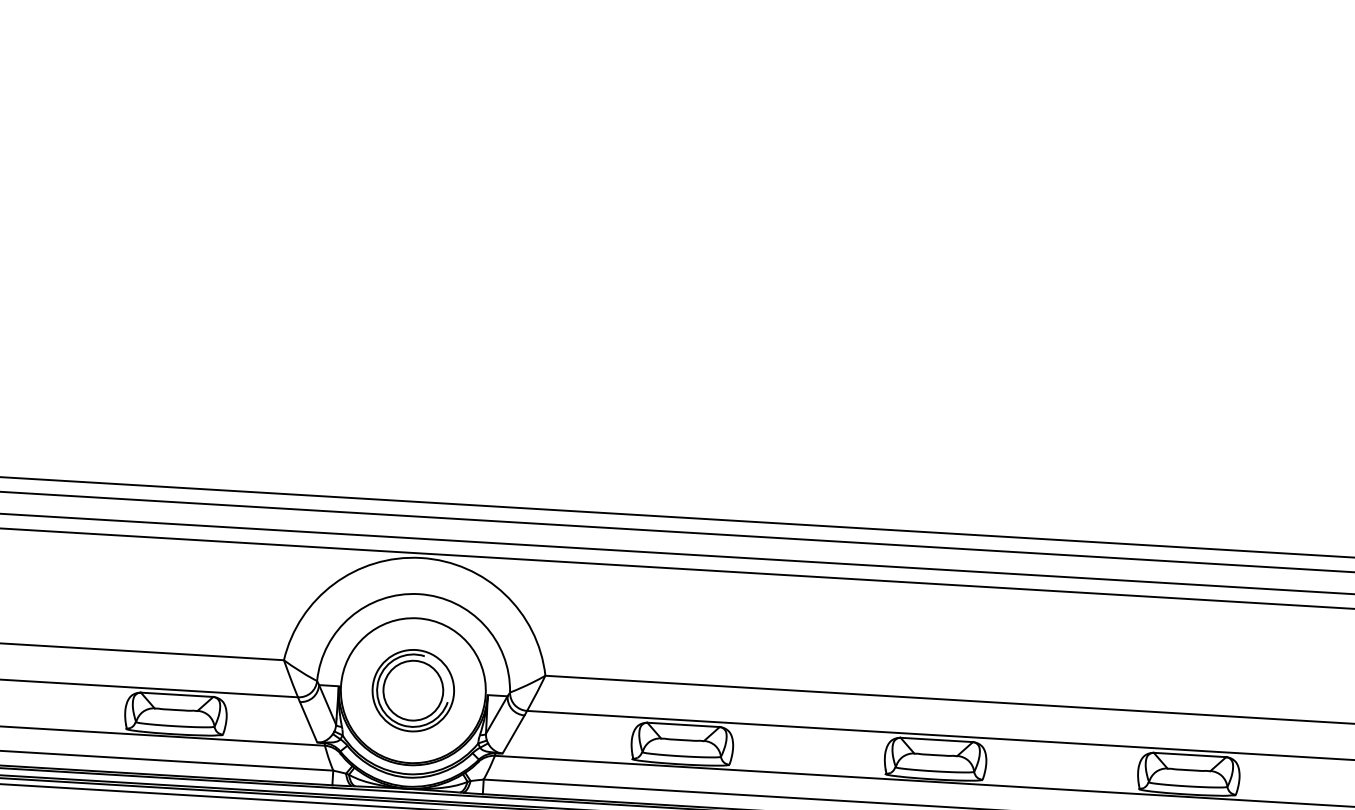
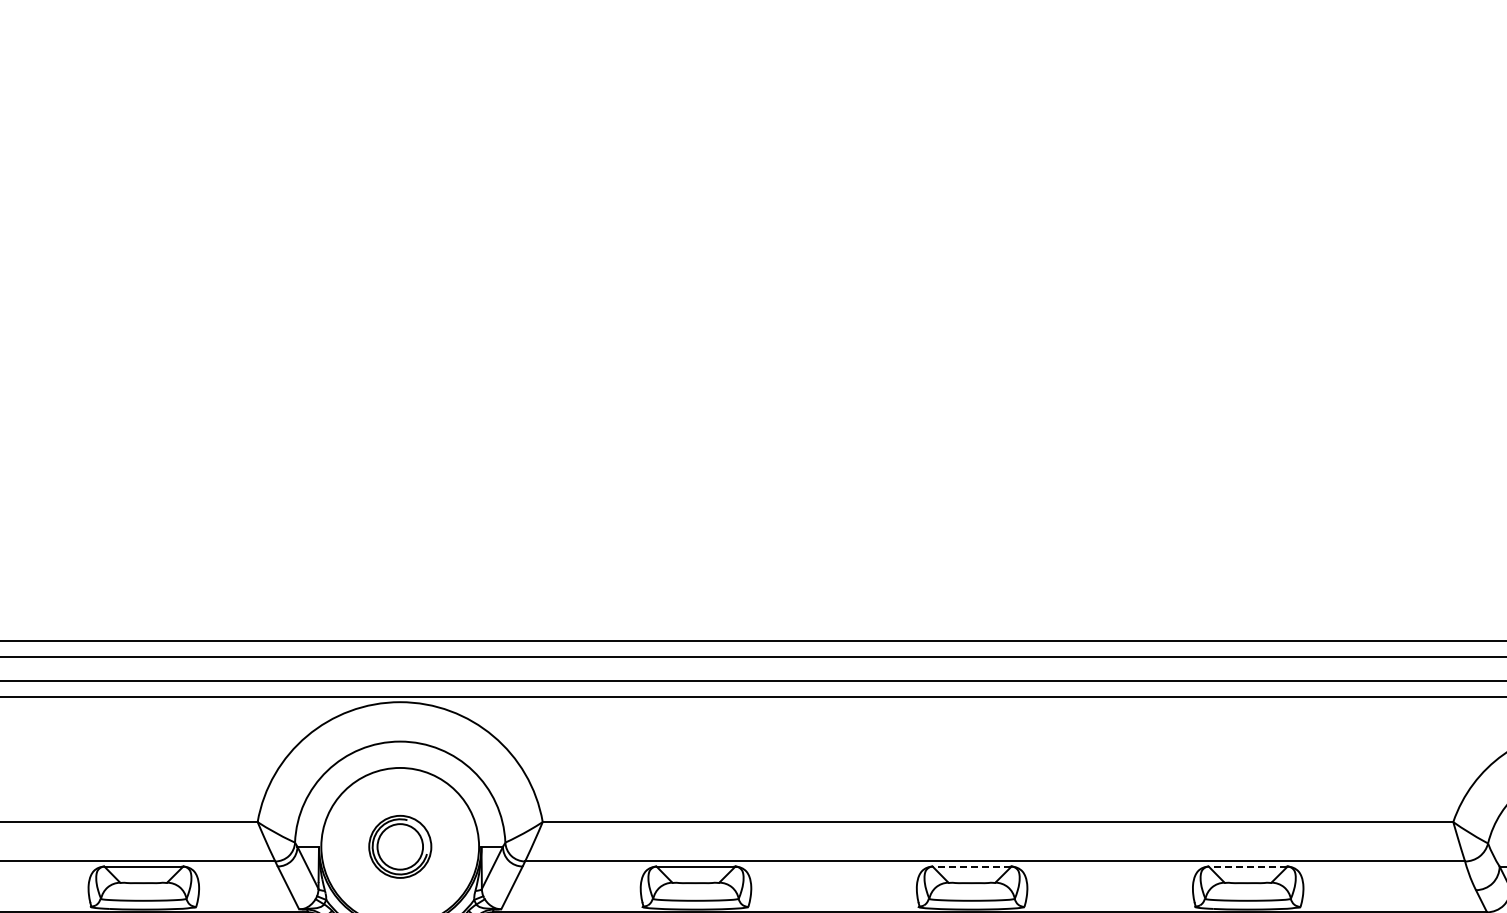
part: (413, 690) -> (400, 846), size x0.7
line: (936, 739) -> (971, 866), solid -> dashed
line: (1189, 754) -> (1247, 866), solid -> dashed

